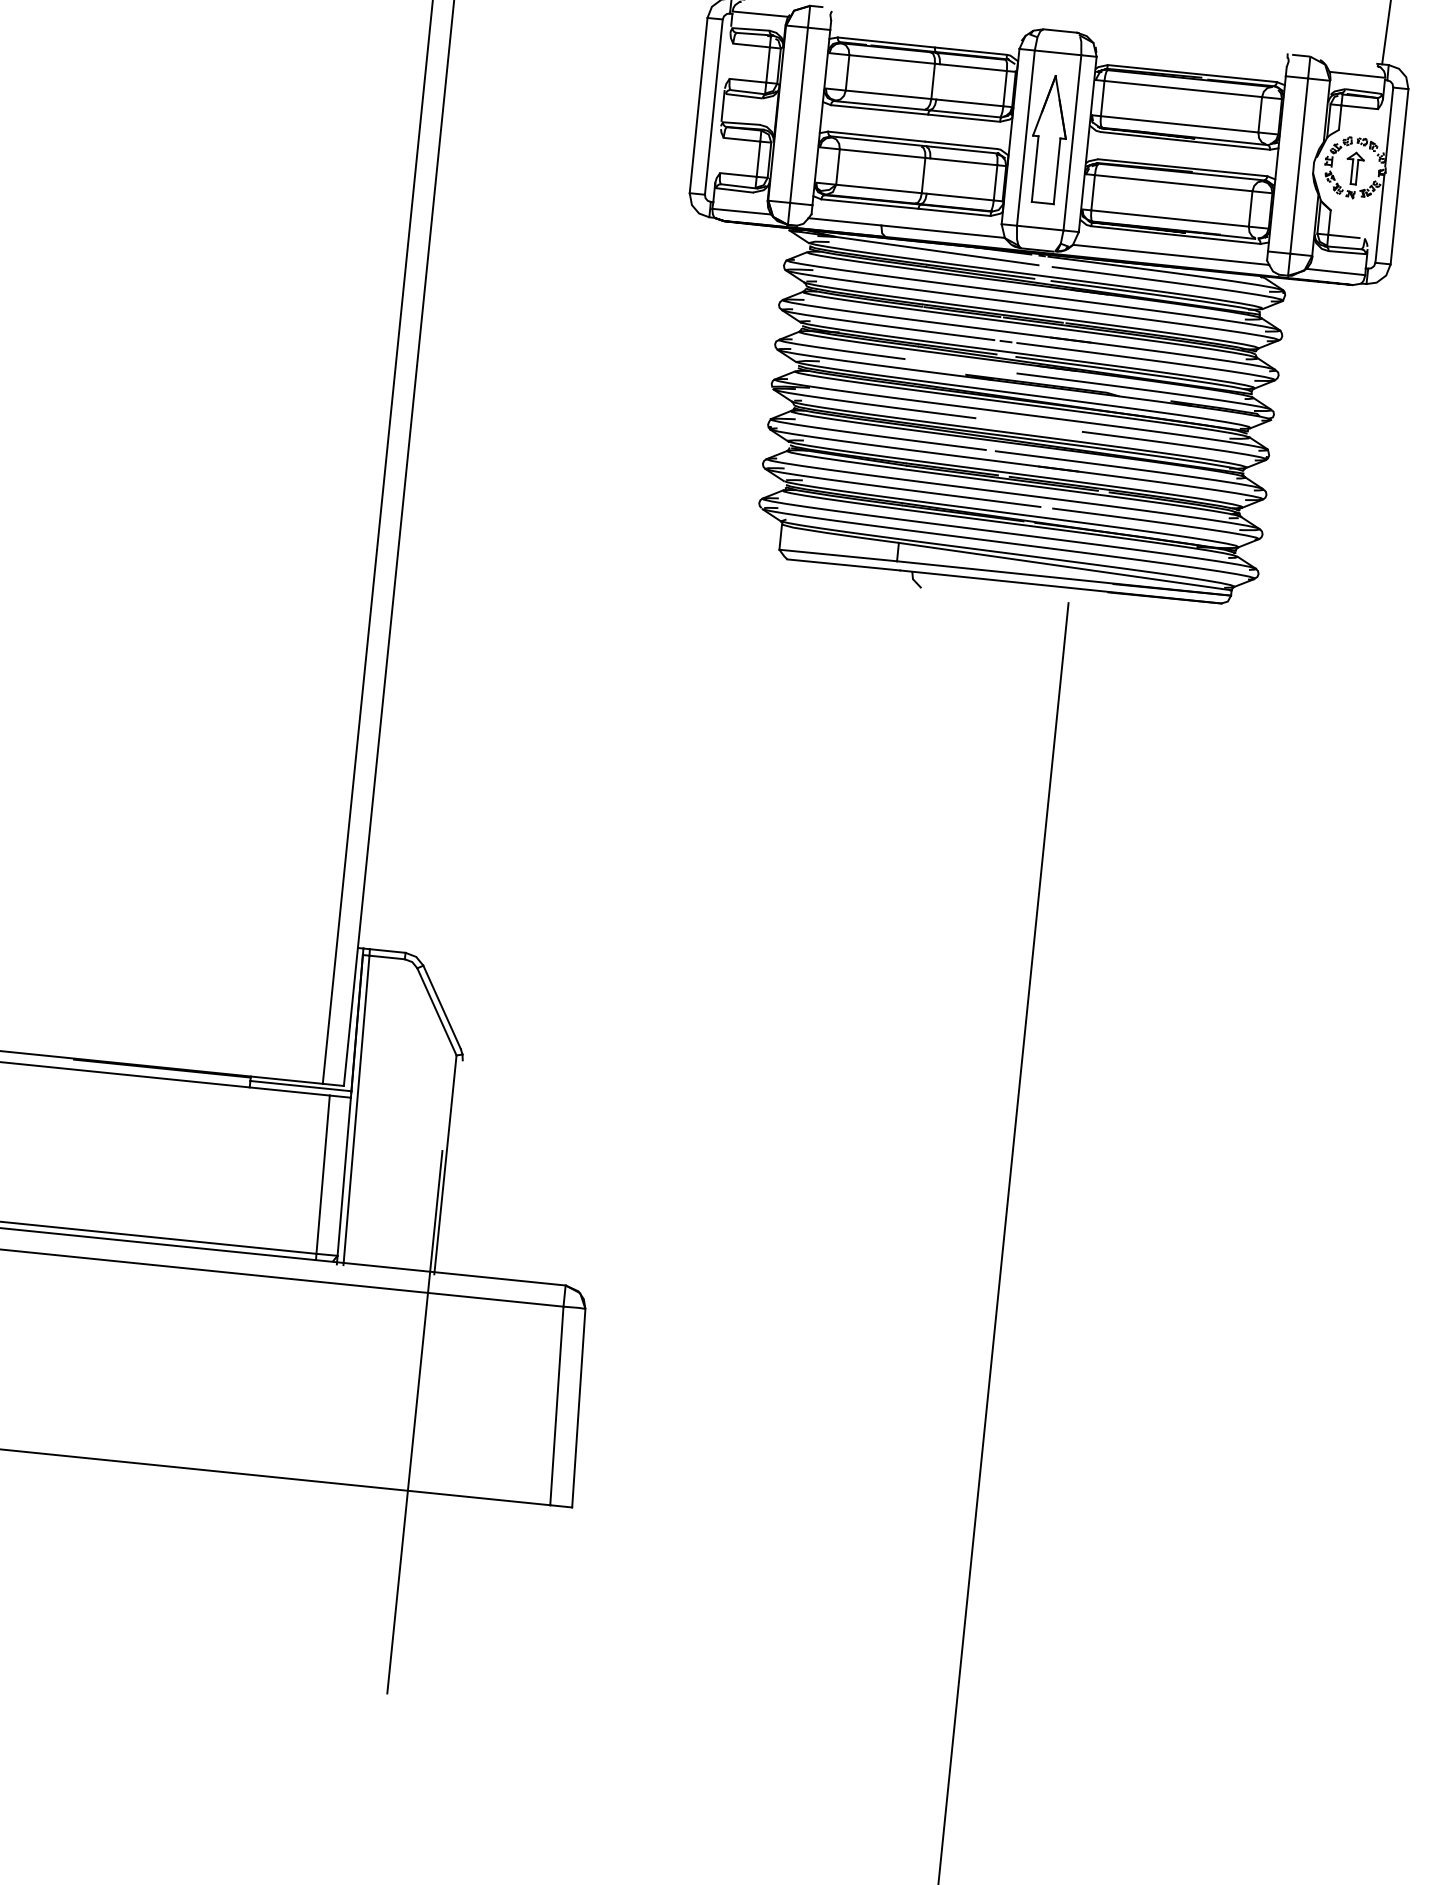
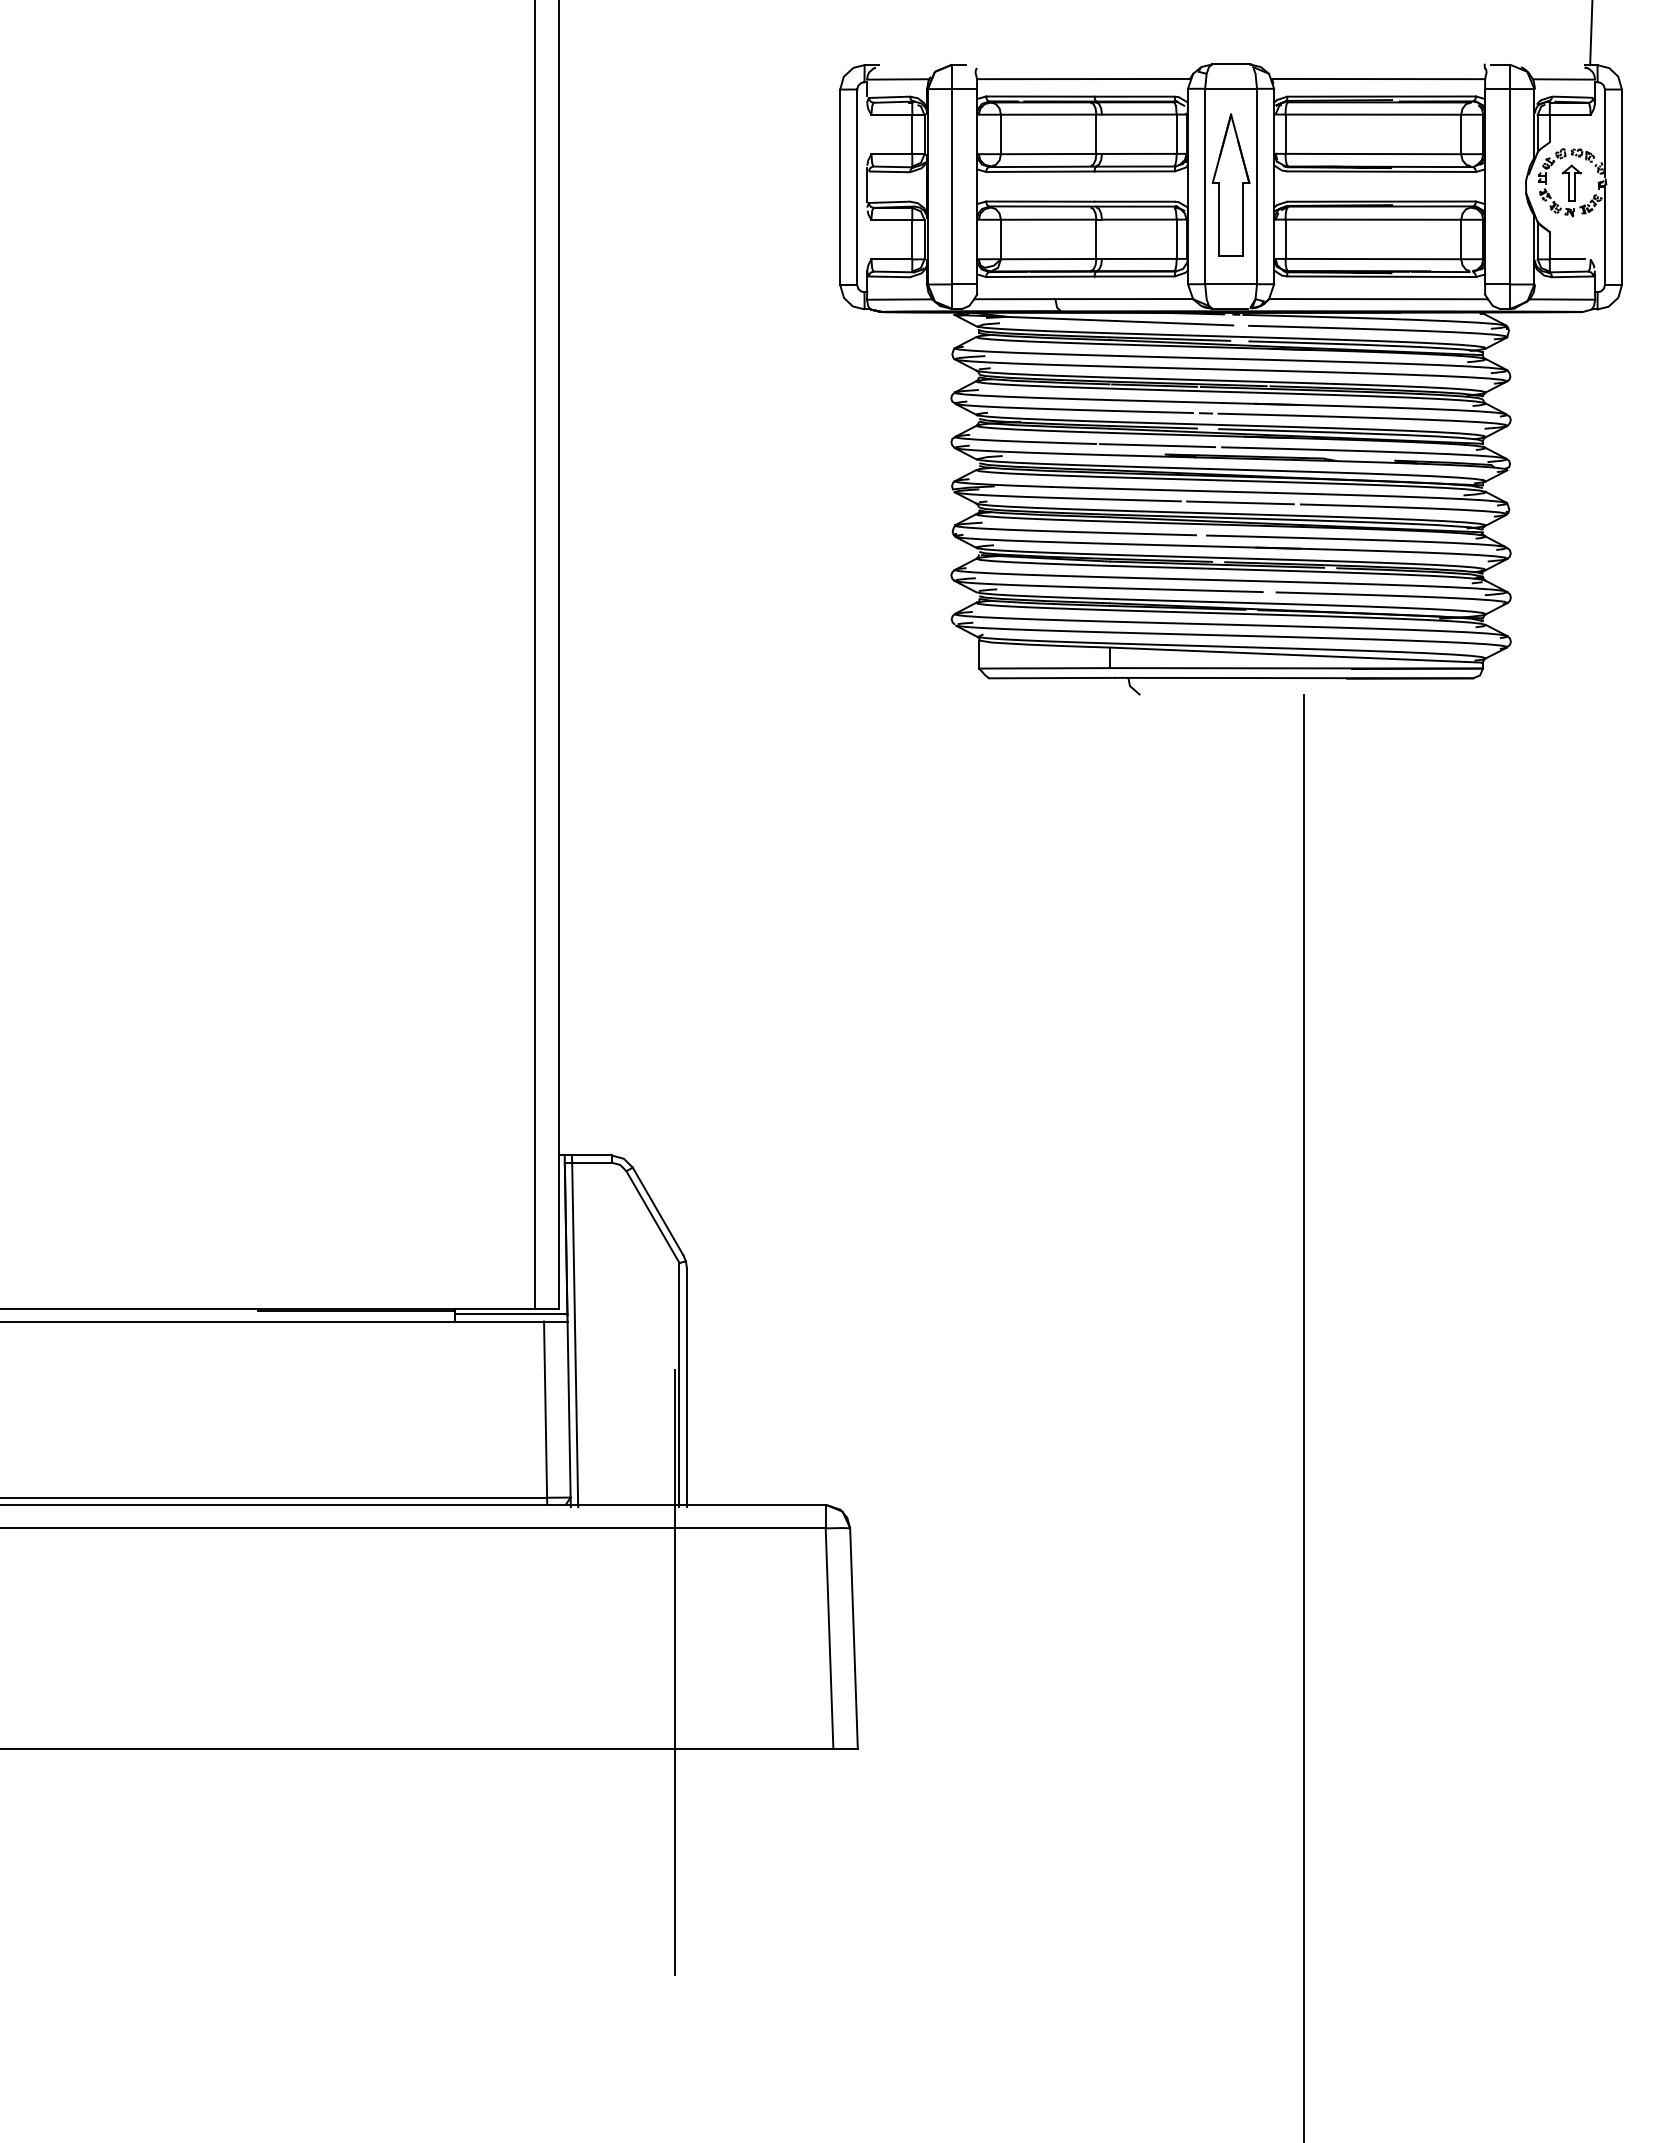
line: (926, 30) -> (1083, 78), added
line: (1191, 57) -> (1378, 78), added
line: (959, 366) -> (1157, 445), added
line: (1028, 424) -> (1240, 502), added
line: (451, 1167) -> (686, 1387), added

